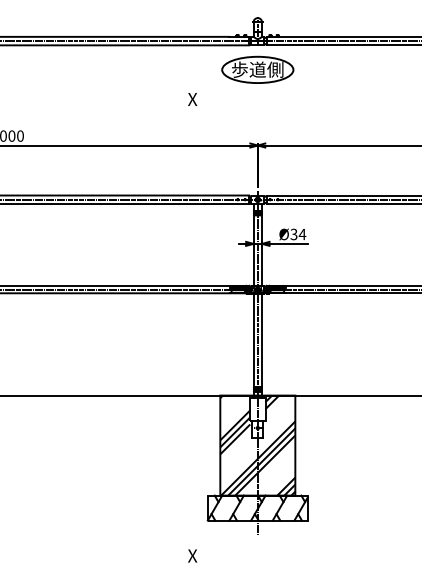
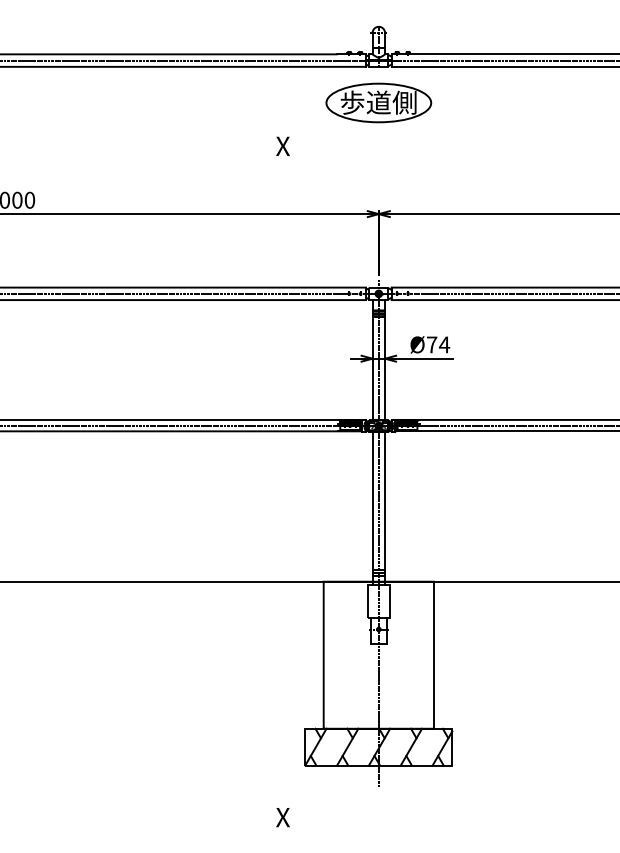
text: (293, 234) -> (431, 344), Ø34 -> Ø74
hatch: (257, 445) -> (378, 655), removed

